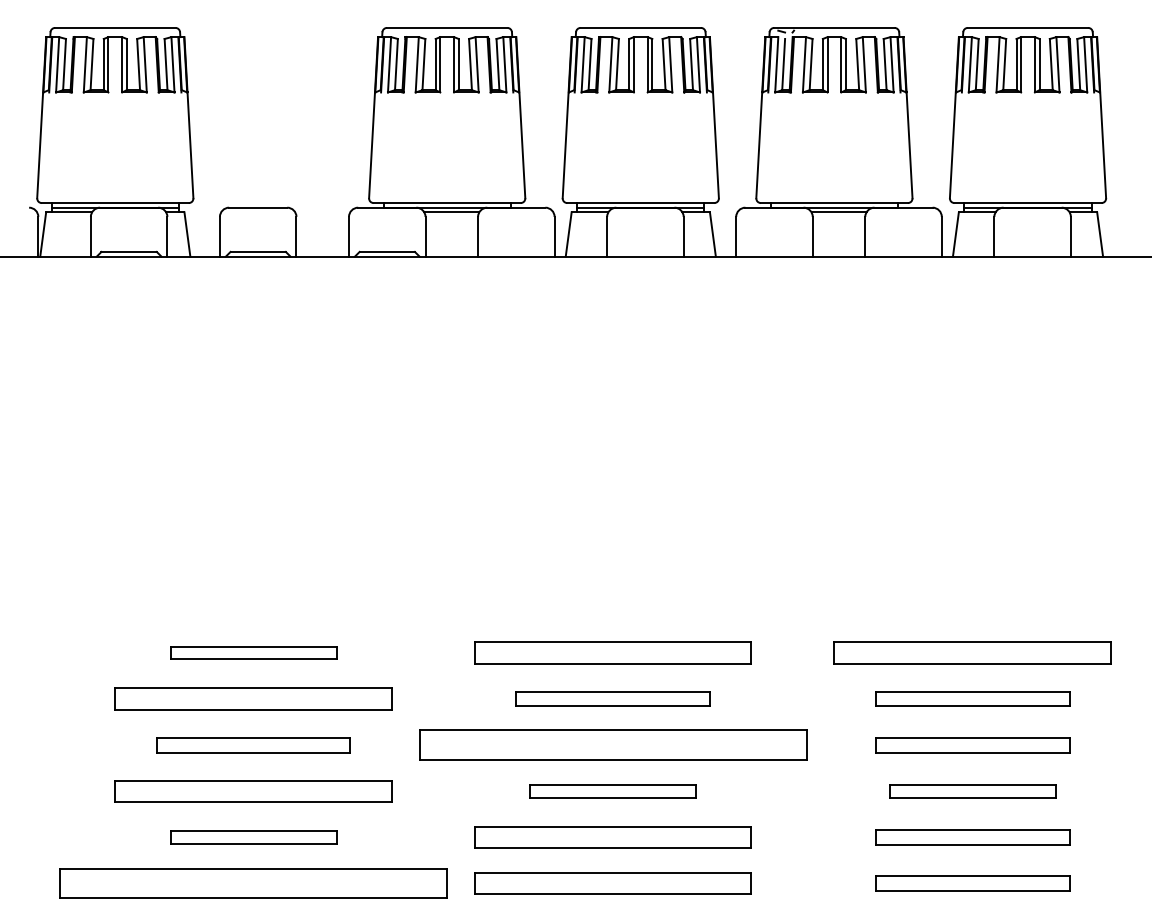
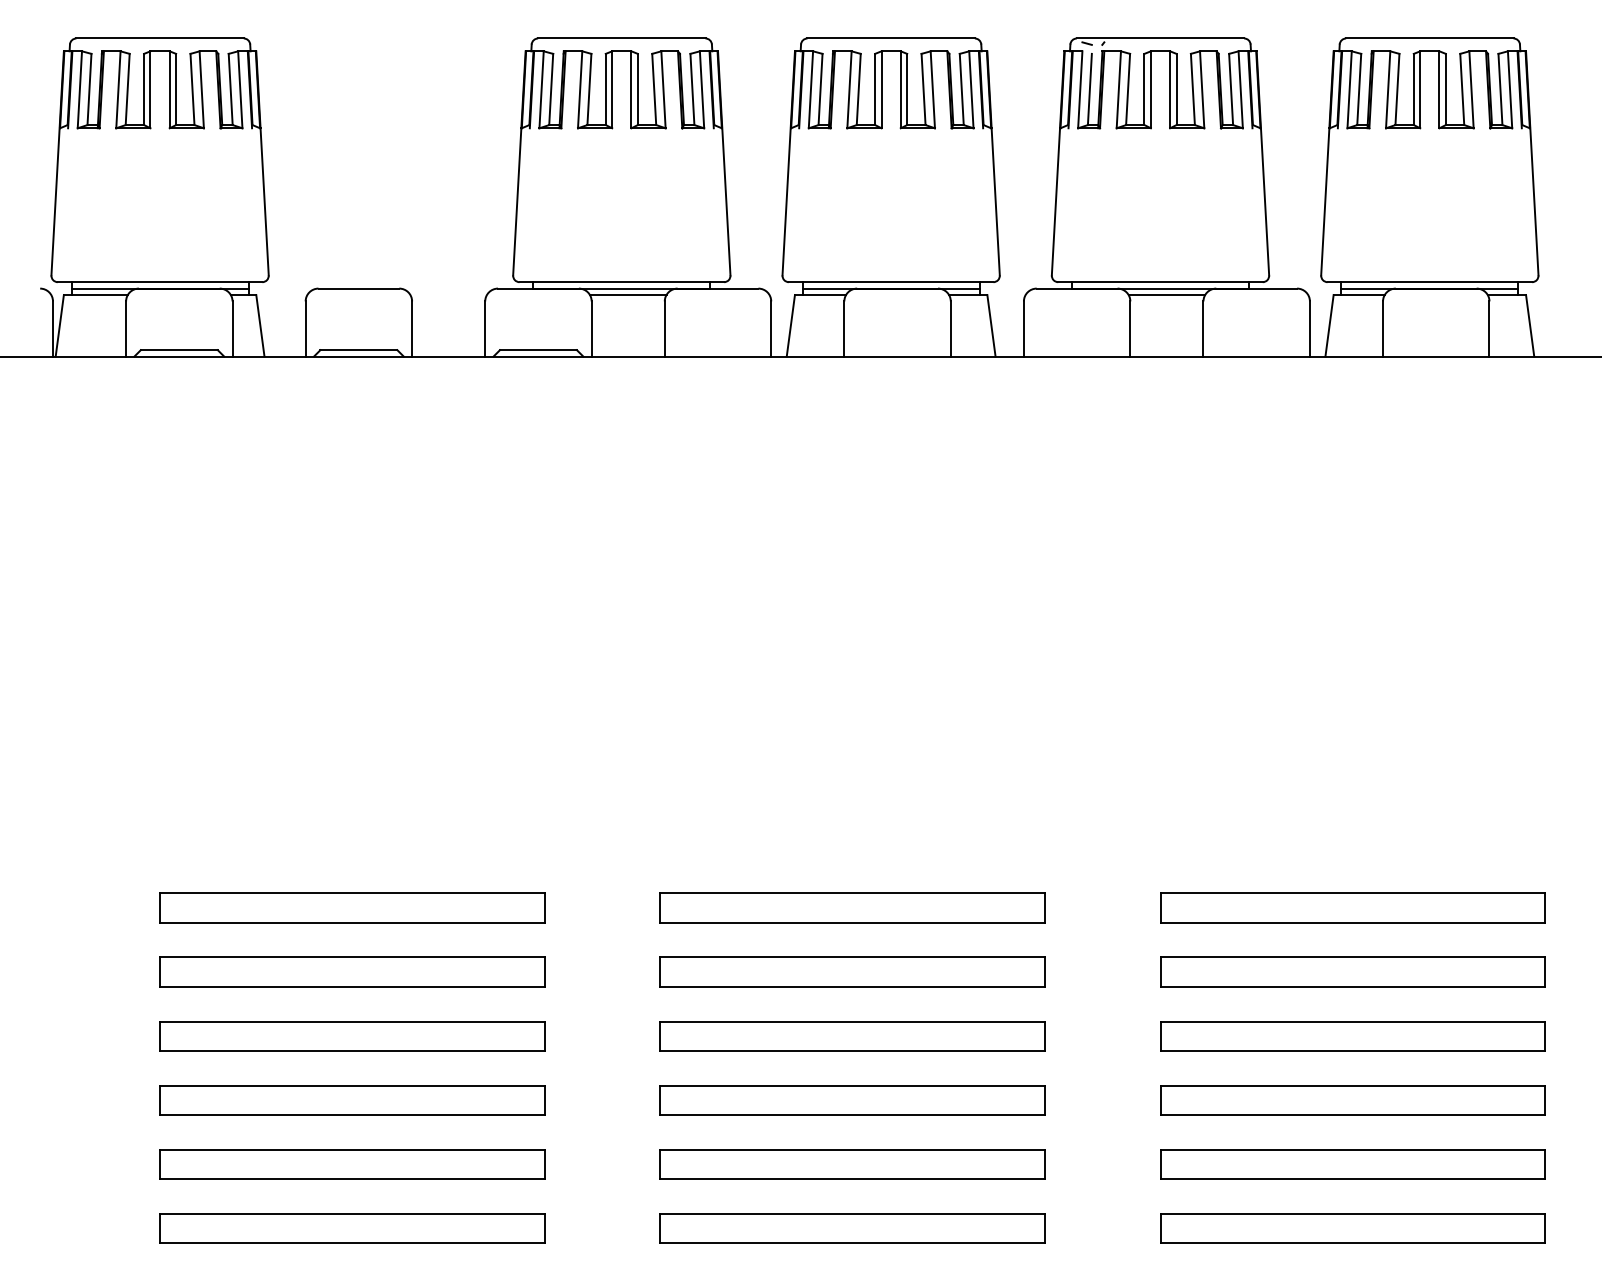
part: (253, 652) -> (352, 907), size x1.67
part: (613, 698) -> (852, 971), size x1.43
part: (972, 698) -> (1352, 971), size x1.43
part: (253, 745) -> (352, 1036), size x1.43
part: (613, 745) -> (852, 1036), size x0.71
part: (972, 745) -> (1352, 1036), size x1.43
part: (613, 791) -> (852, 1100), size x1.67
part: (972, 791) -> (1352, 1100), size x1.67
part: (253, 837) -> (352, 1164), size x1.67
part: (972, 837) -> (1352, 1164), size x1.43
part: (253, 883) -> (352, 1228), size x0.71
part: (972, 883) -> (1352, 1228), size x1.43

